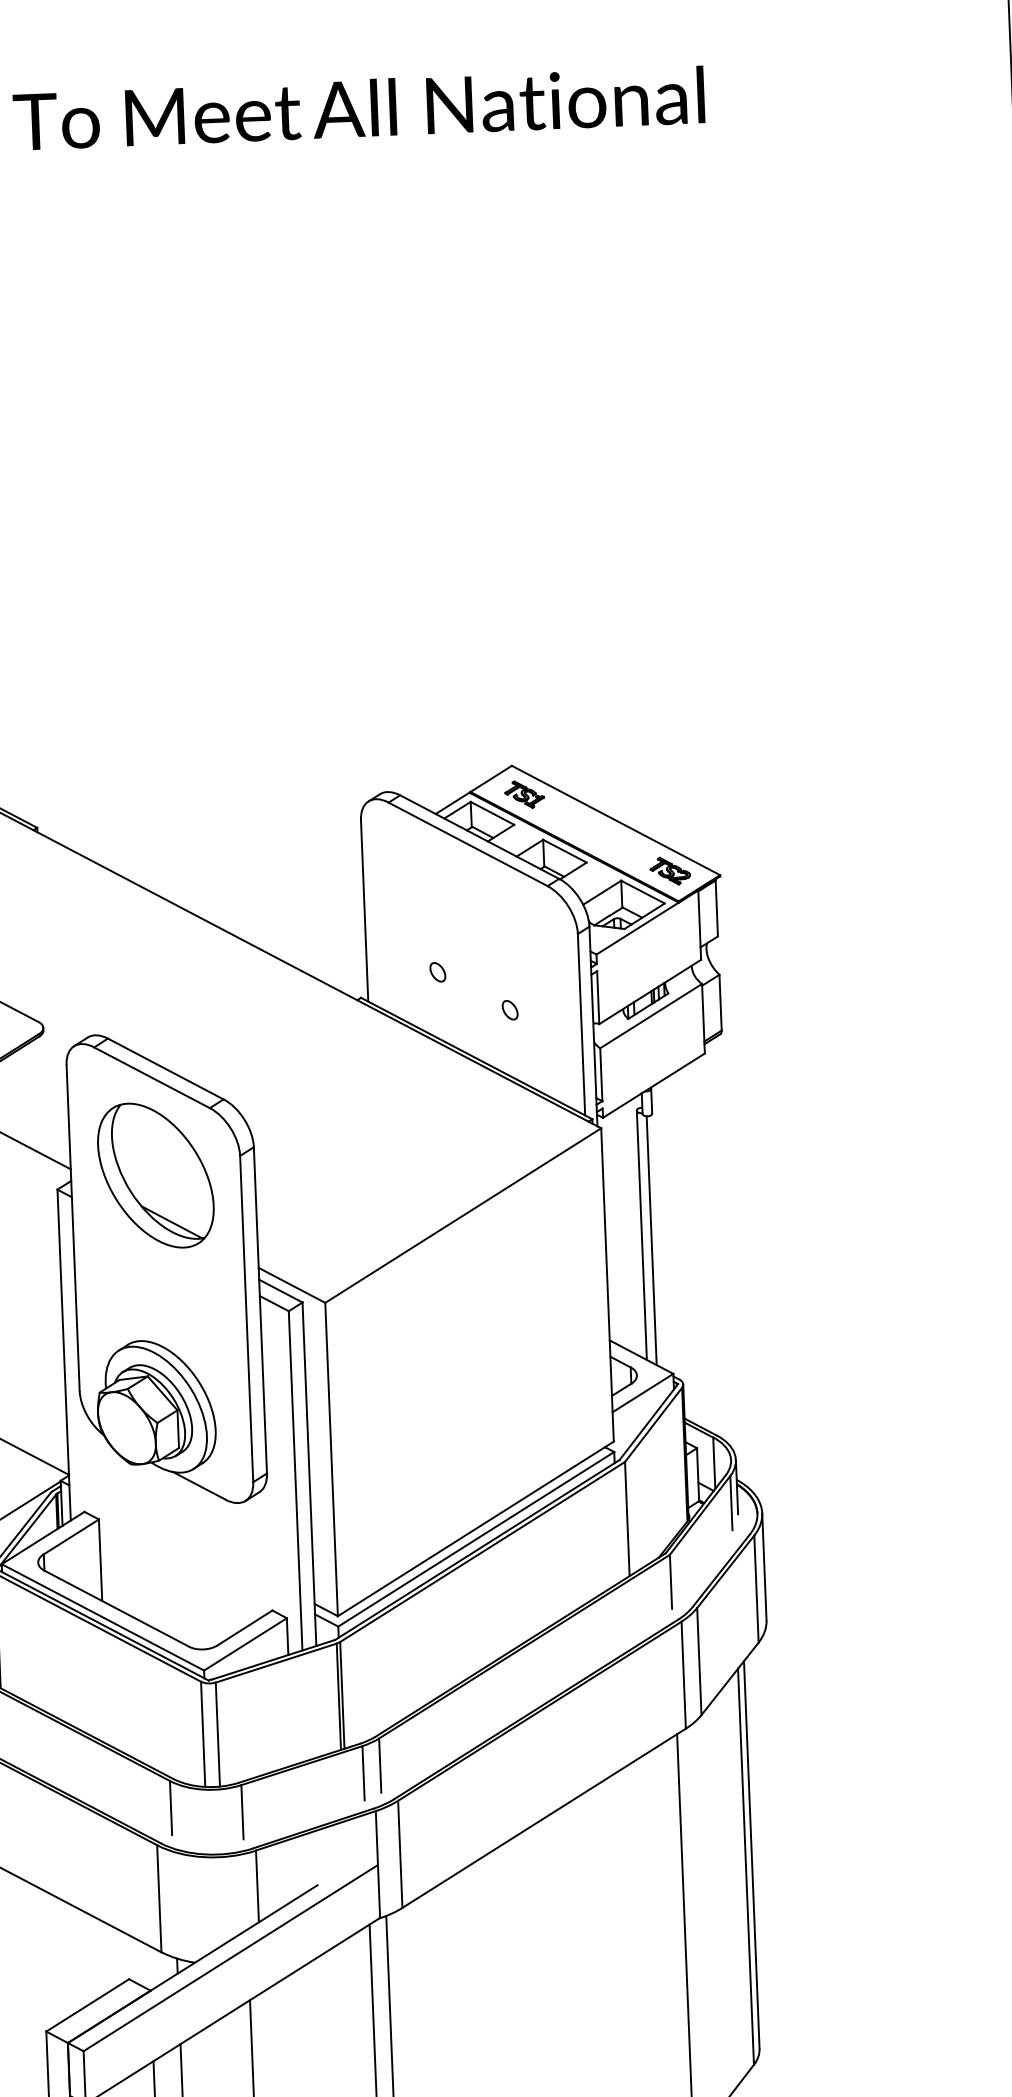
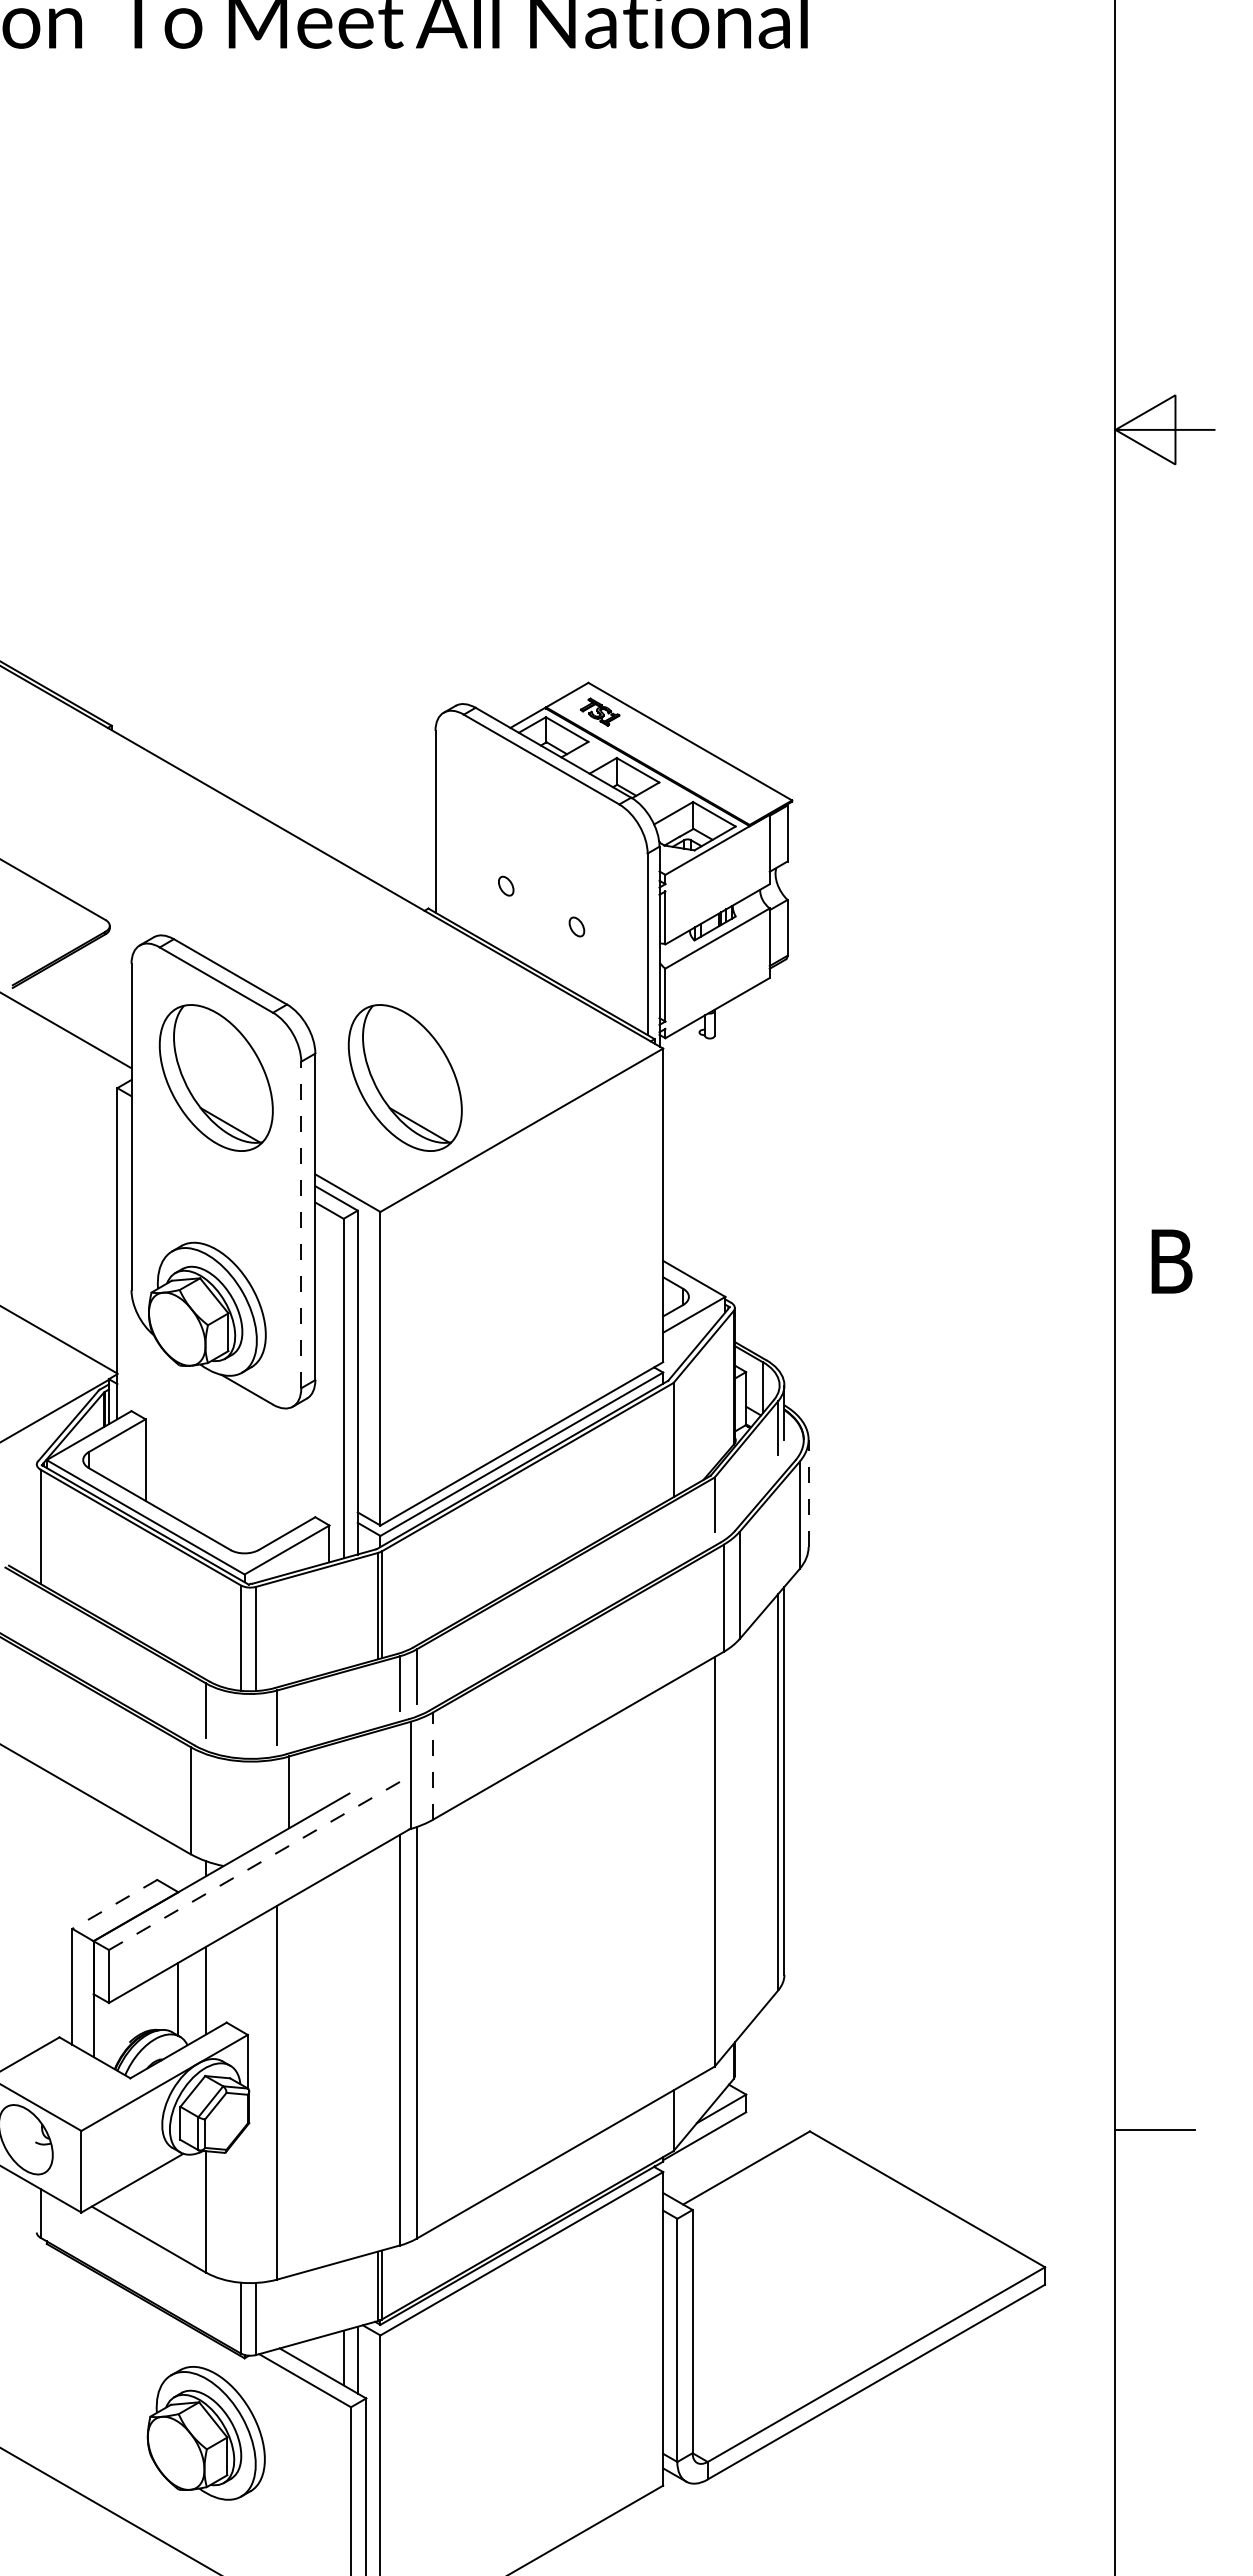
part: (670, 871) -> (742, 794), removed
part: (343, 1167) -> (404, 1077), added
line: (641, 1234) -> (699, 1156), removed
line: (652, 1240) -> (709, 1162), removed
line: (246, 1318) -> (301, 1224), solid -> dashed
line: (764, 1567) -> (808, 1493), solid -> dashed
line: (400, 1854) -> (433, 1766), solid -> dashed
line: (230, 1958) -> (259, 1863), solid -> dashed
line: (87, 2005) -> (114, 1904), solid -> dashed

